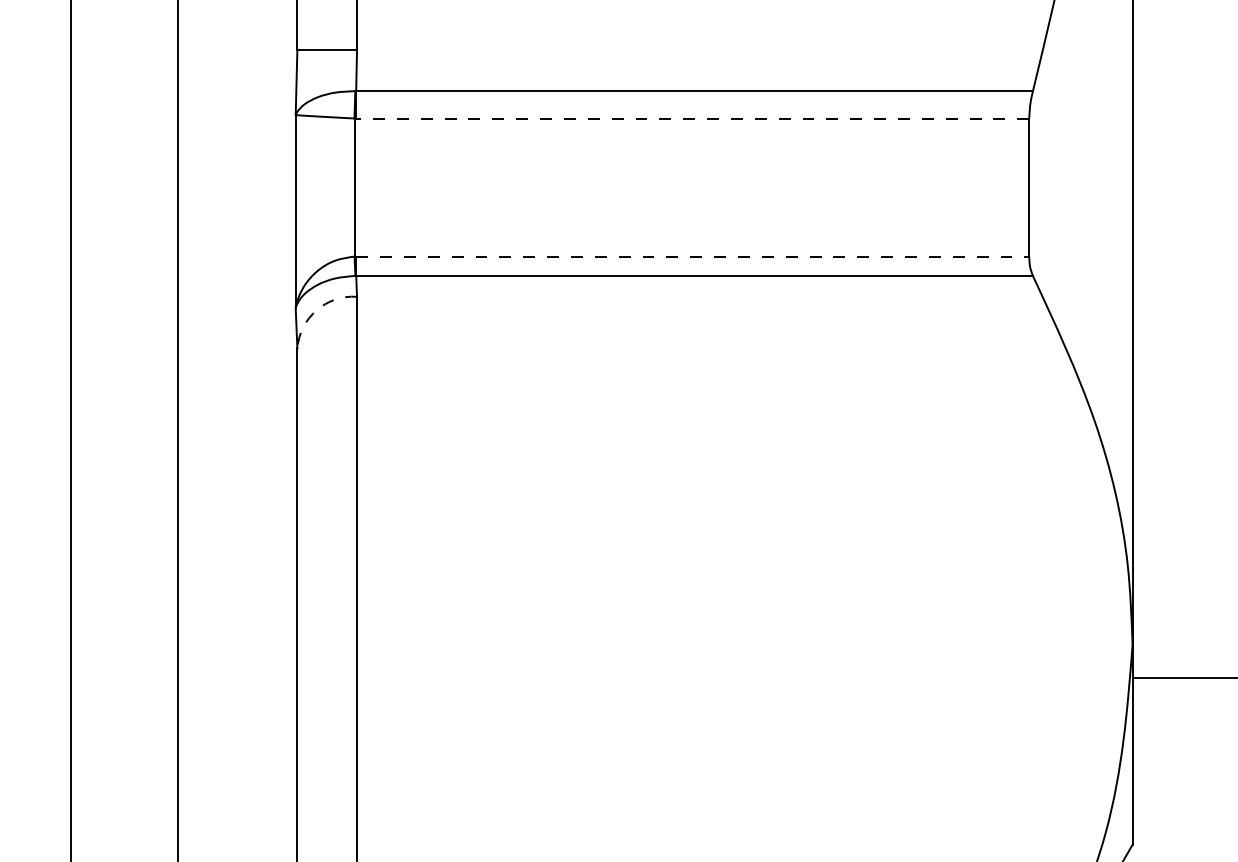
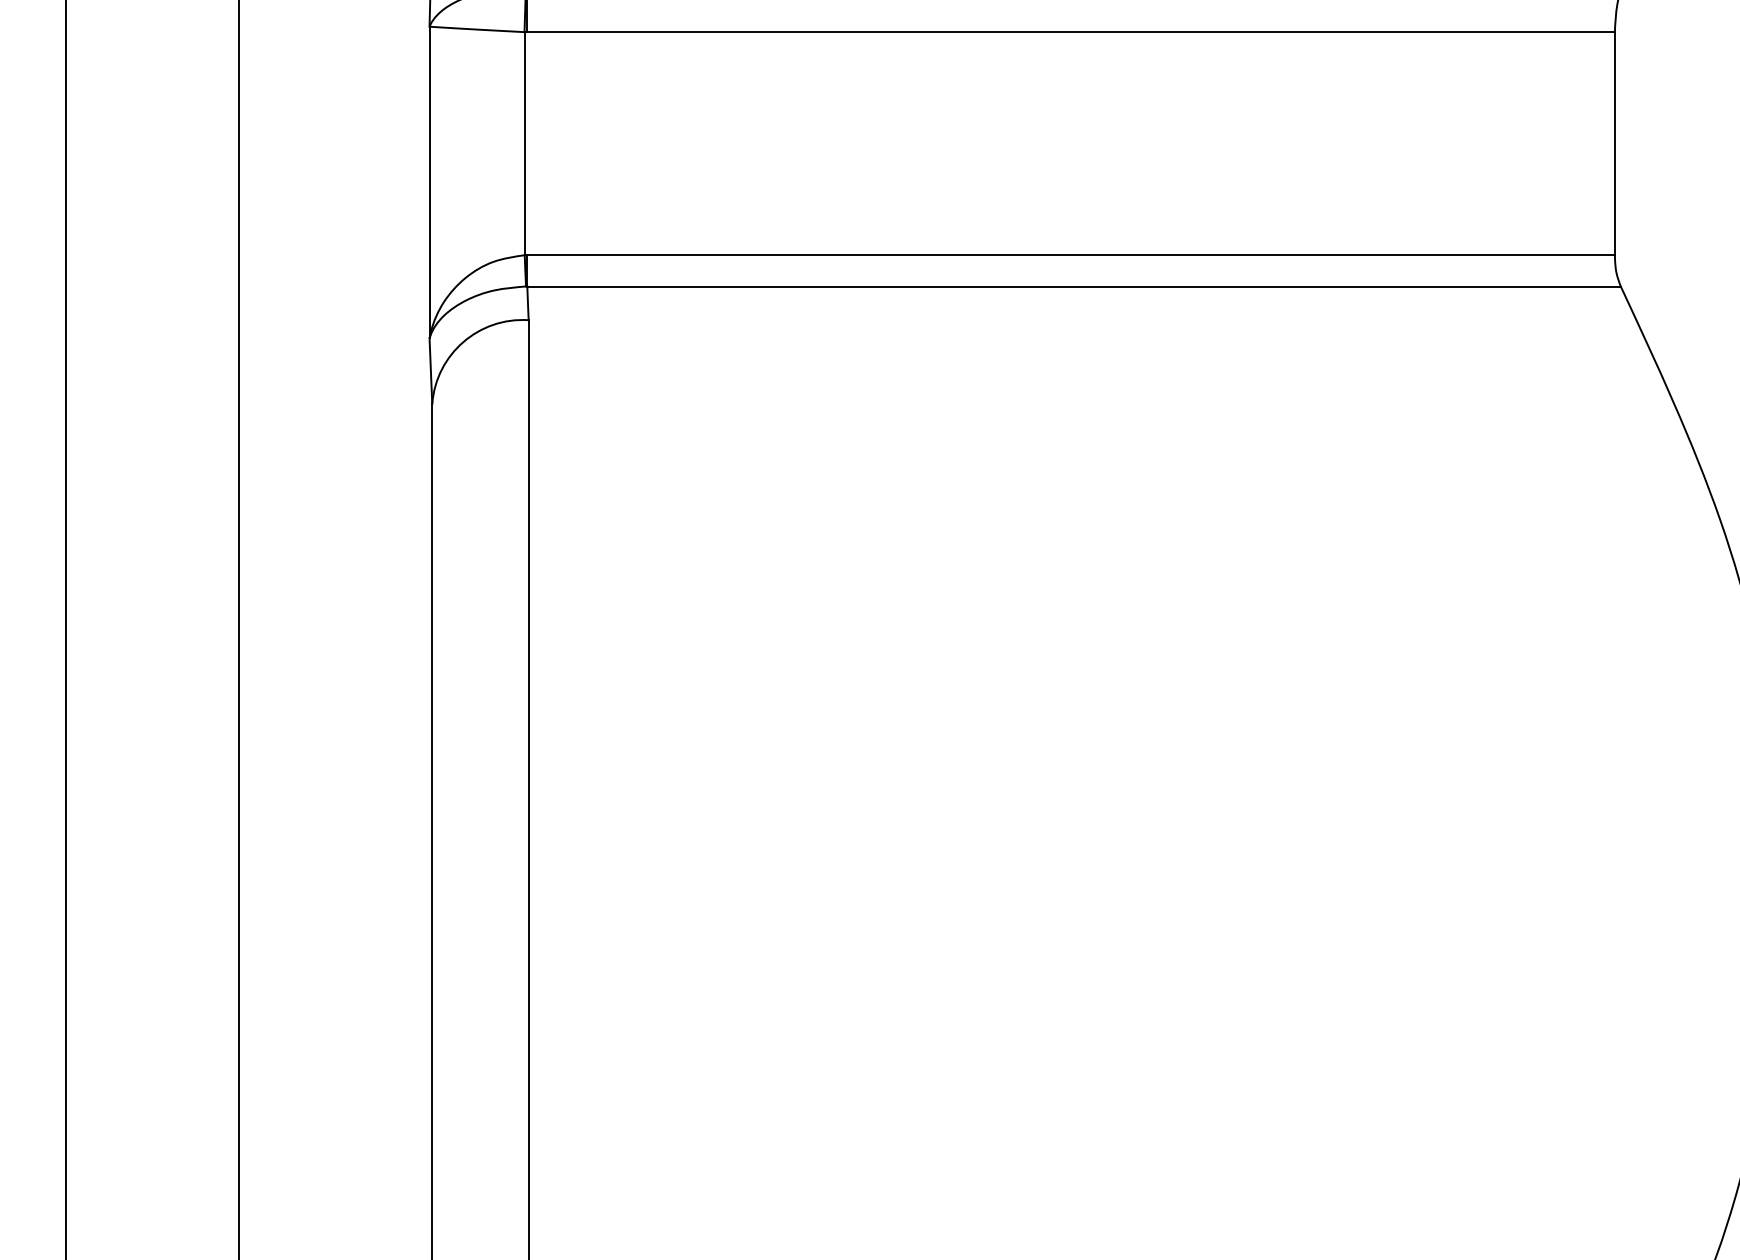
line: (692, 118) -> (1070, 32), dashed -> solid
line: (692, 256) -> (1070, 255), dashed -> solid
arc: (316, 310) -> (463, 342), dashed -> solid

